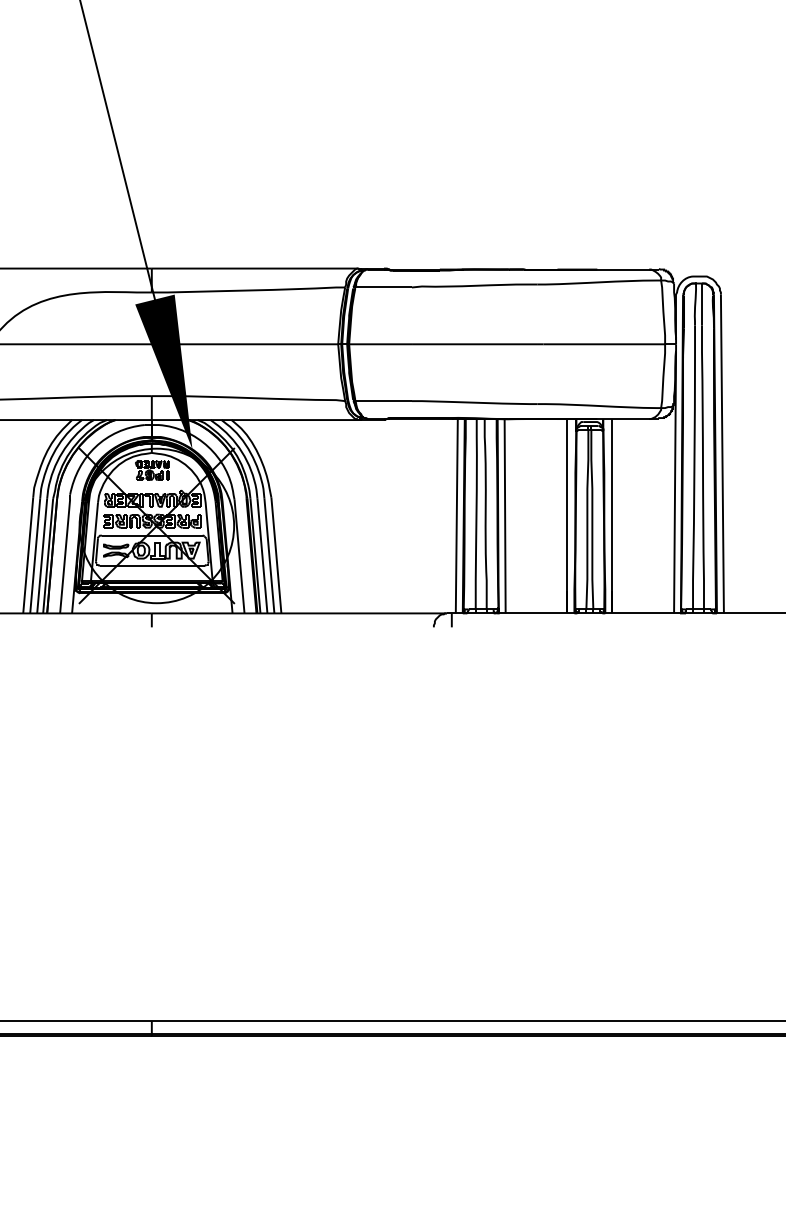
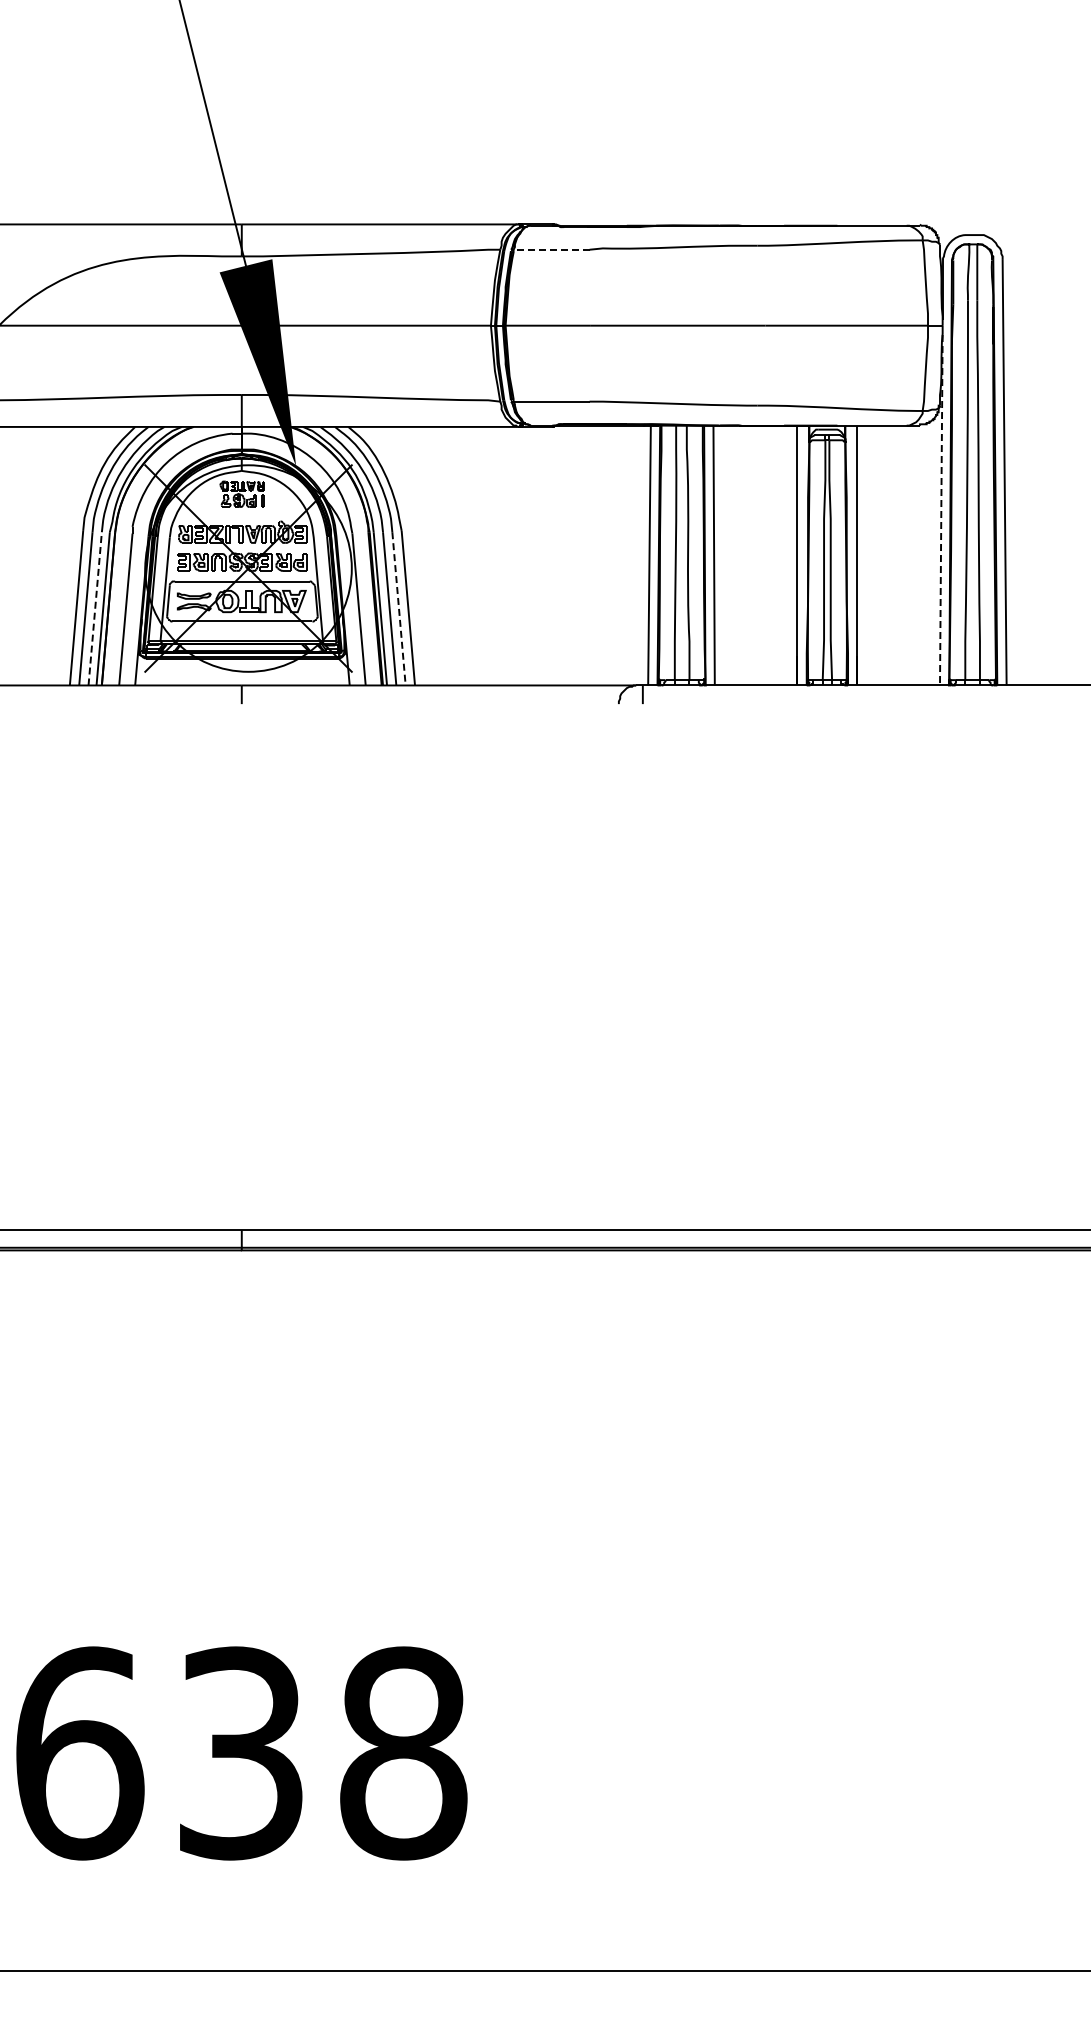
line: (383, 287) -> (551, 249), solid -> dashed
line: (675, 482) -> (941, 510), solid -> dashed
line: (42, 555) -> (95, 608), solid -> dashed
line: (269, 555) -> (399, 608), solid -> dashed

